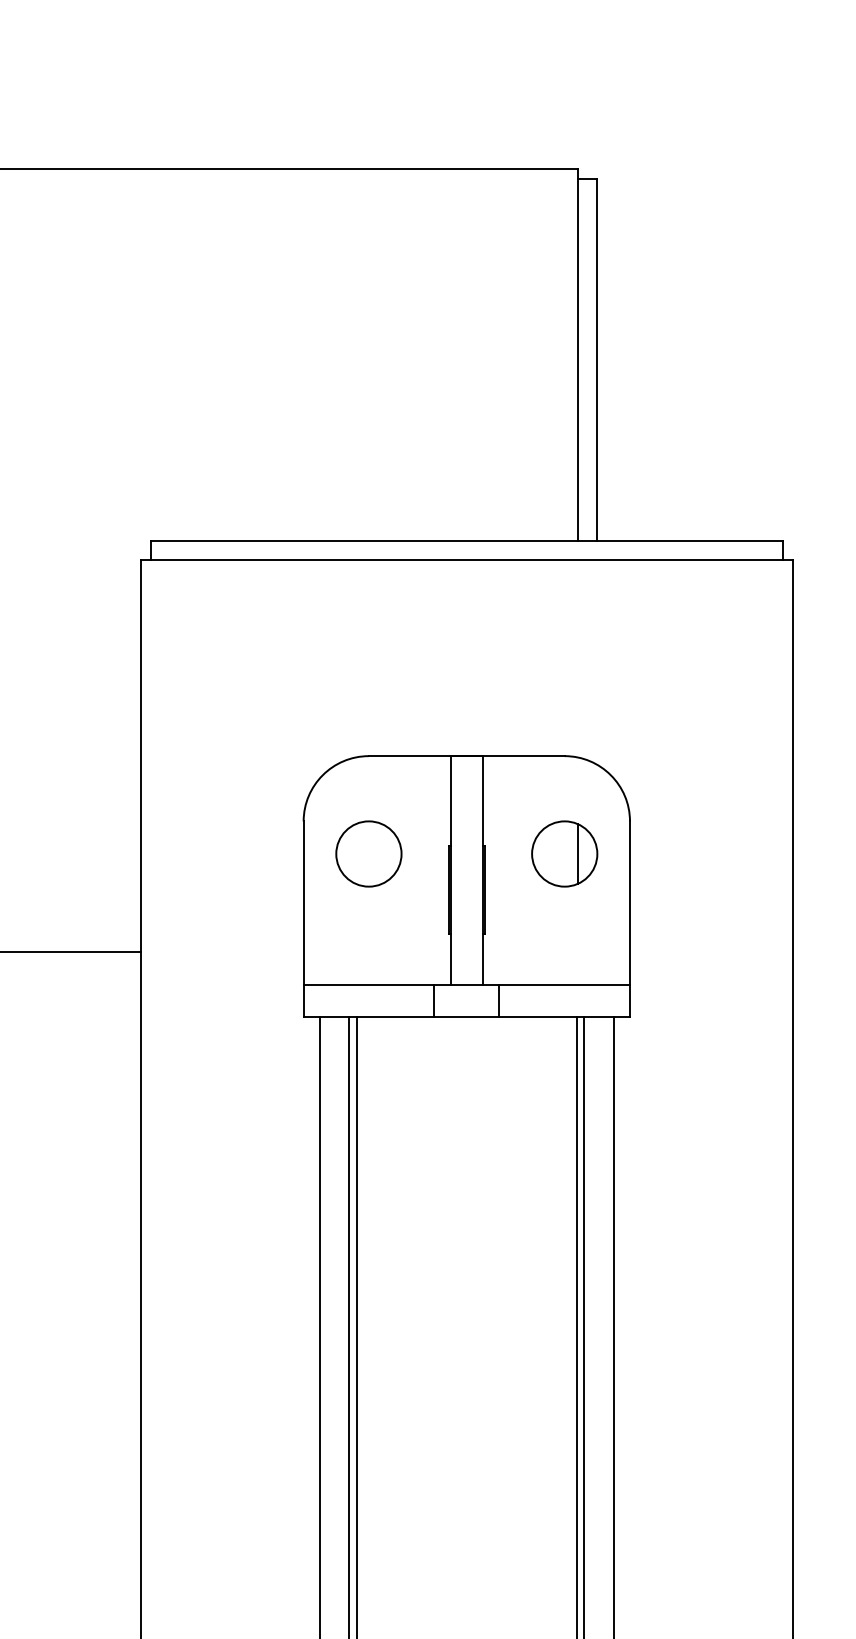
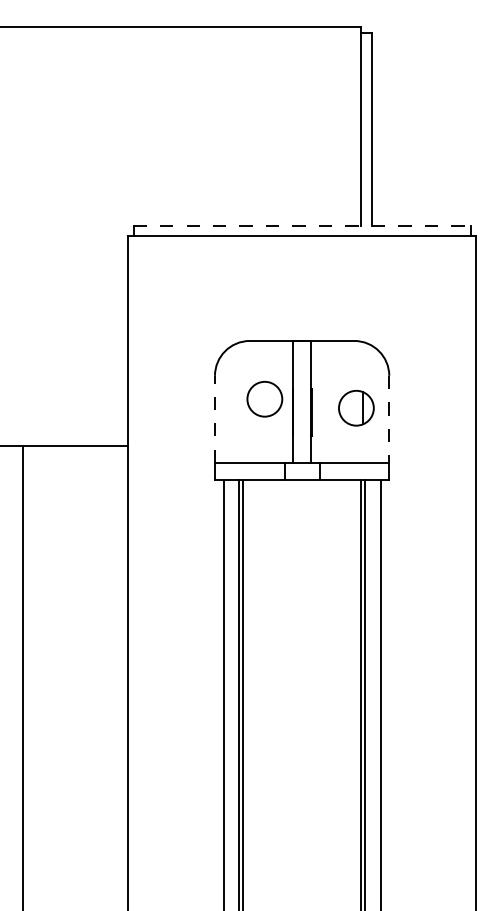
line: (467, 539) -> (302, 225), solid -> dashed
circle: (368, 852) -> (264, 398), moved
part: (564, 852) -> (356, 407), moved
line: (304, 903) -> (215, 419), solid -> dashed
line: (630, 903) -> (389, 419), solid -> dashed

